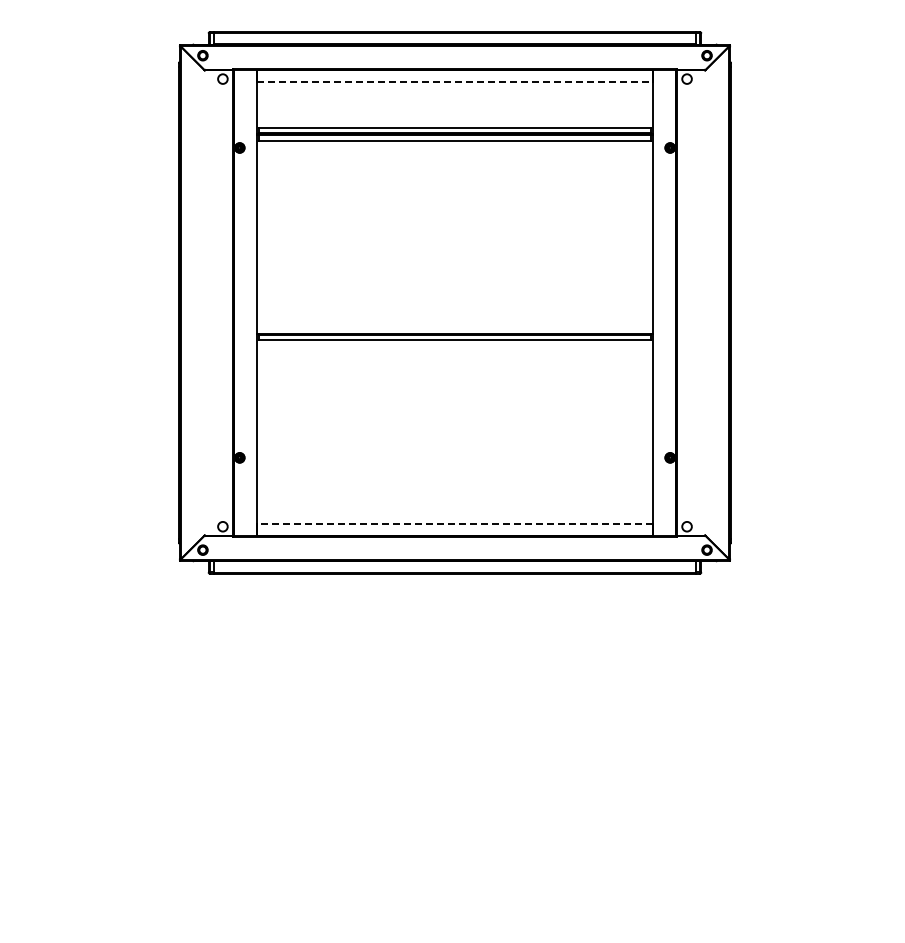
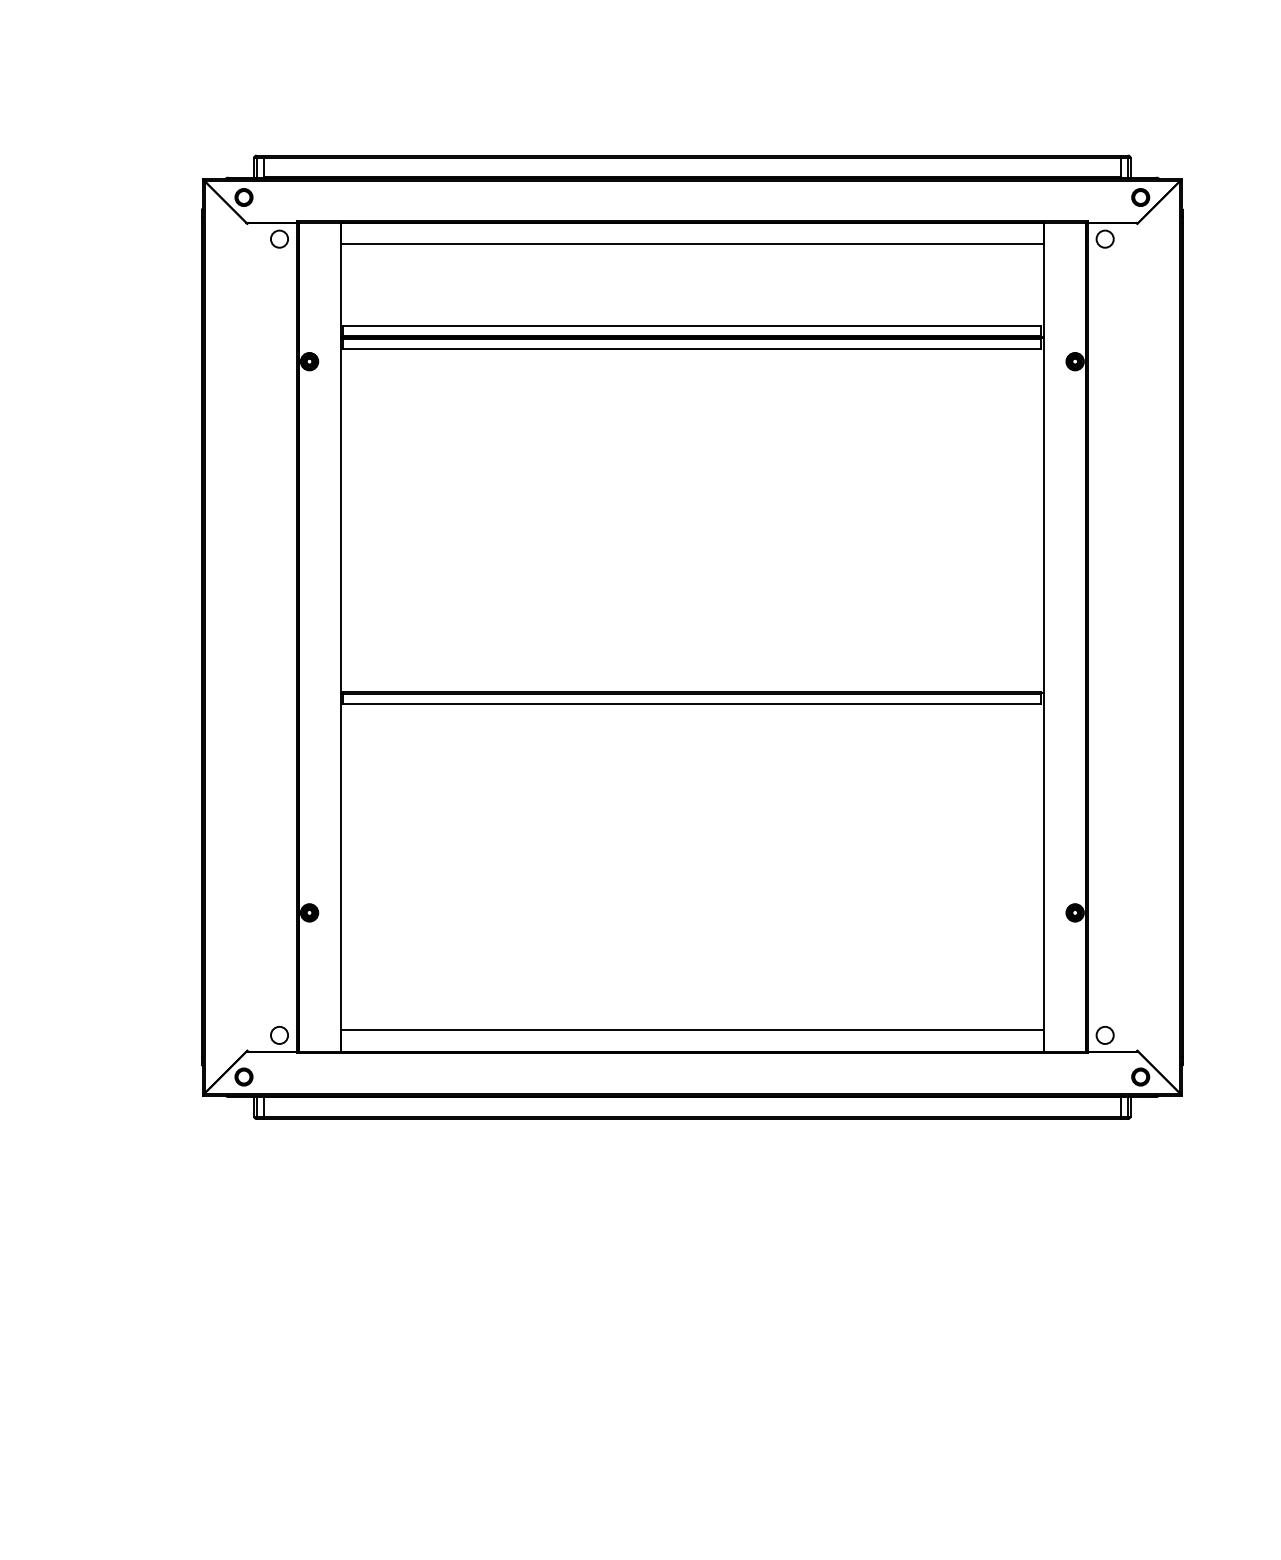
line: (454, 82) -> (691, 245), dashed -> solid
line: (454, 523) -> (691, 1029), dashed -> solid

